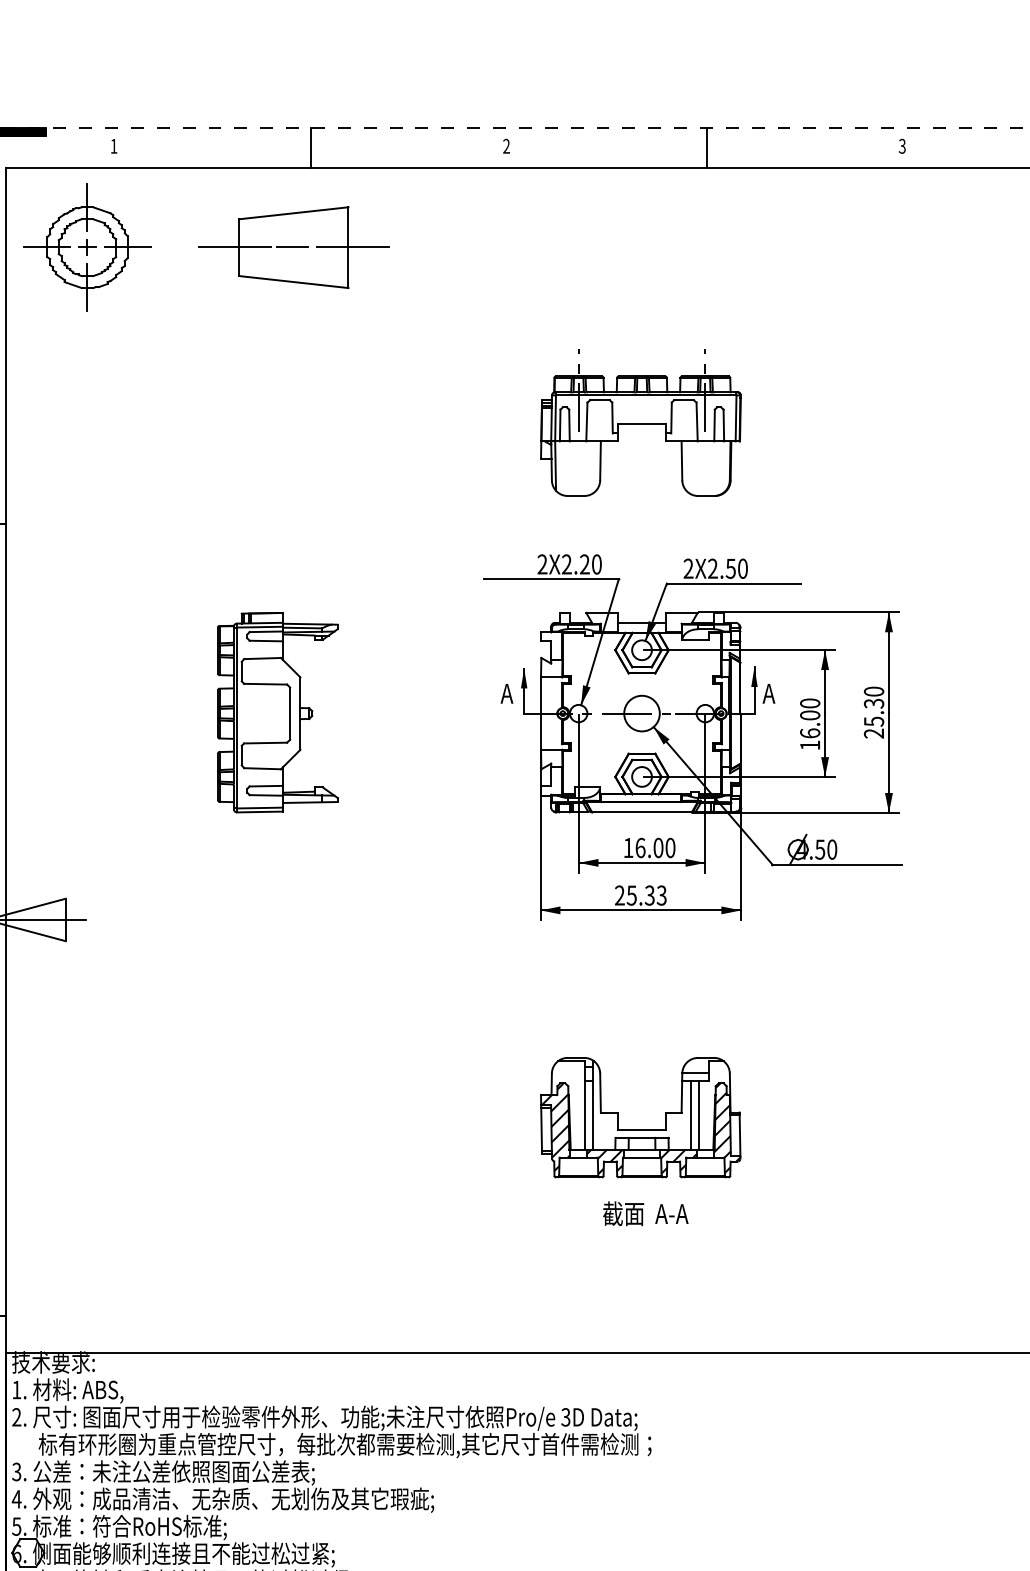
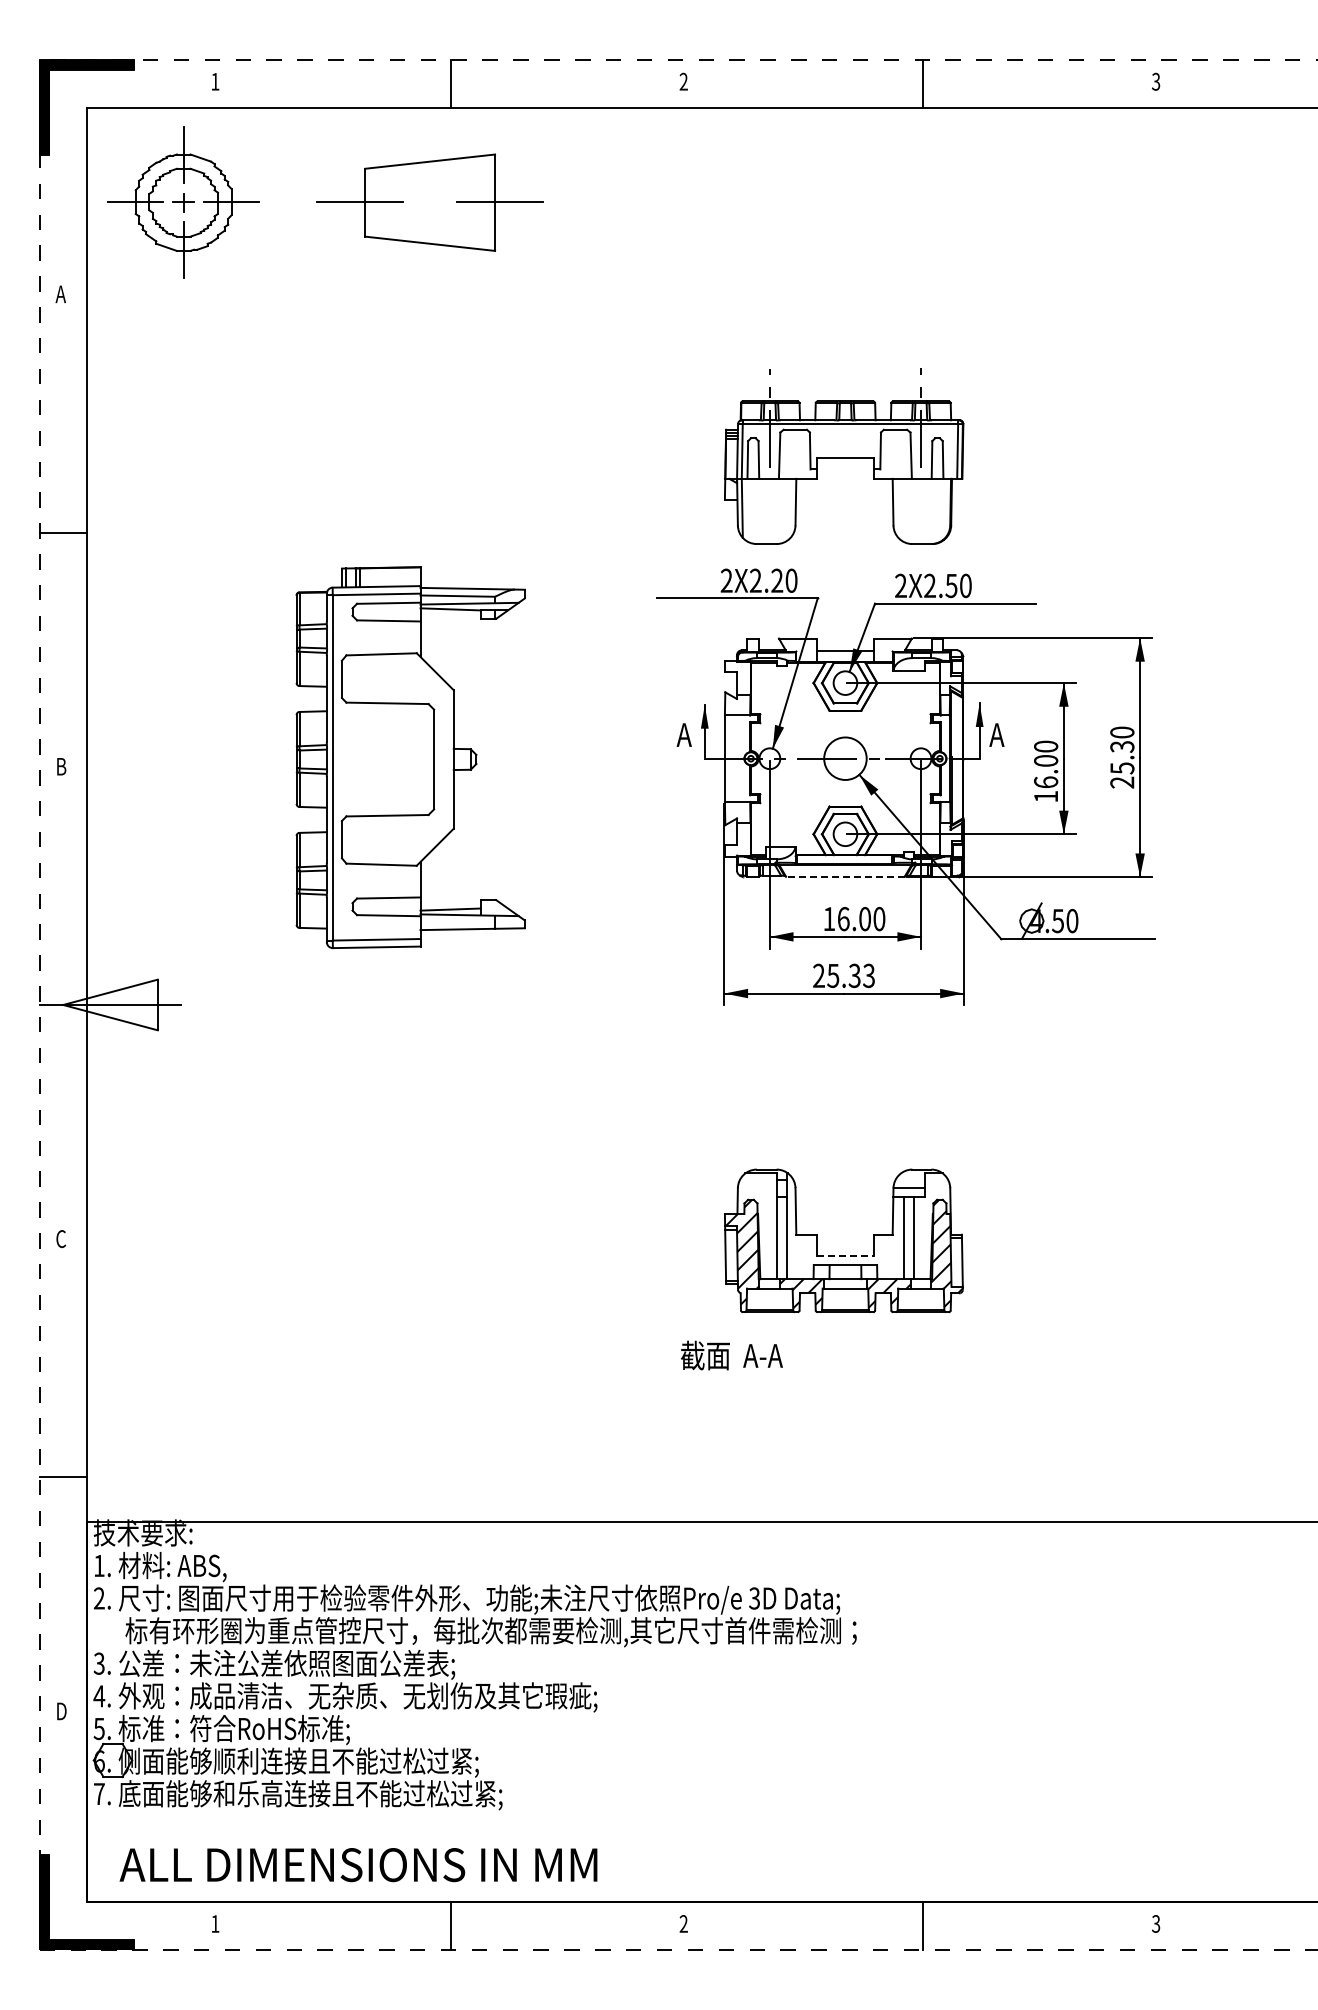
line: (292, 247) -> (428, 202), removed
part: (641, 422) -> (844, 456), moved
part: (277, 712) -> (410, 757), size x1.6
line: (641, 812) -> (844, 876), solid -> dashed
line: (642, 1129) -> (845, 1255), solid -> dashed
text: (645, 1213) -> (731, 1355), moved

